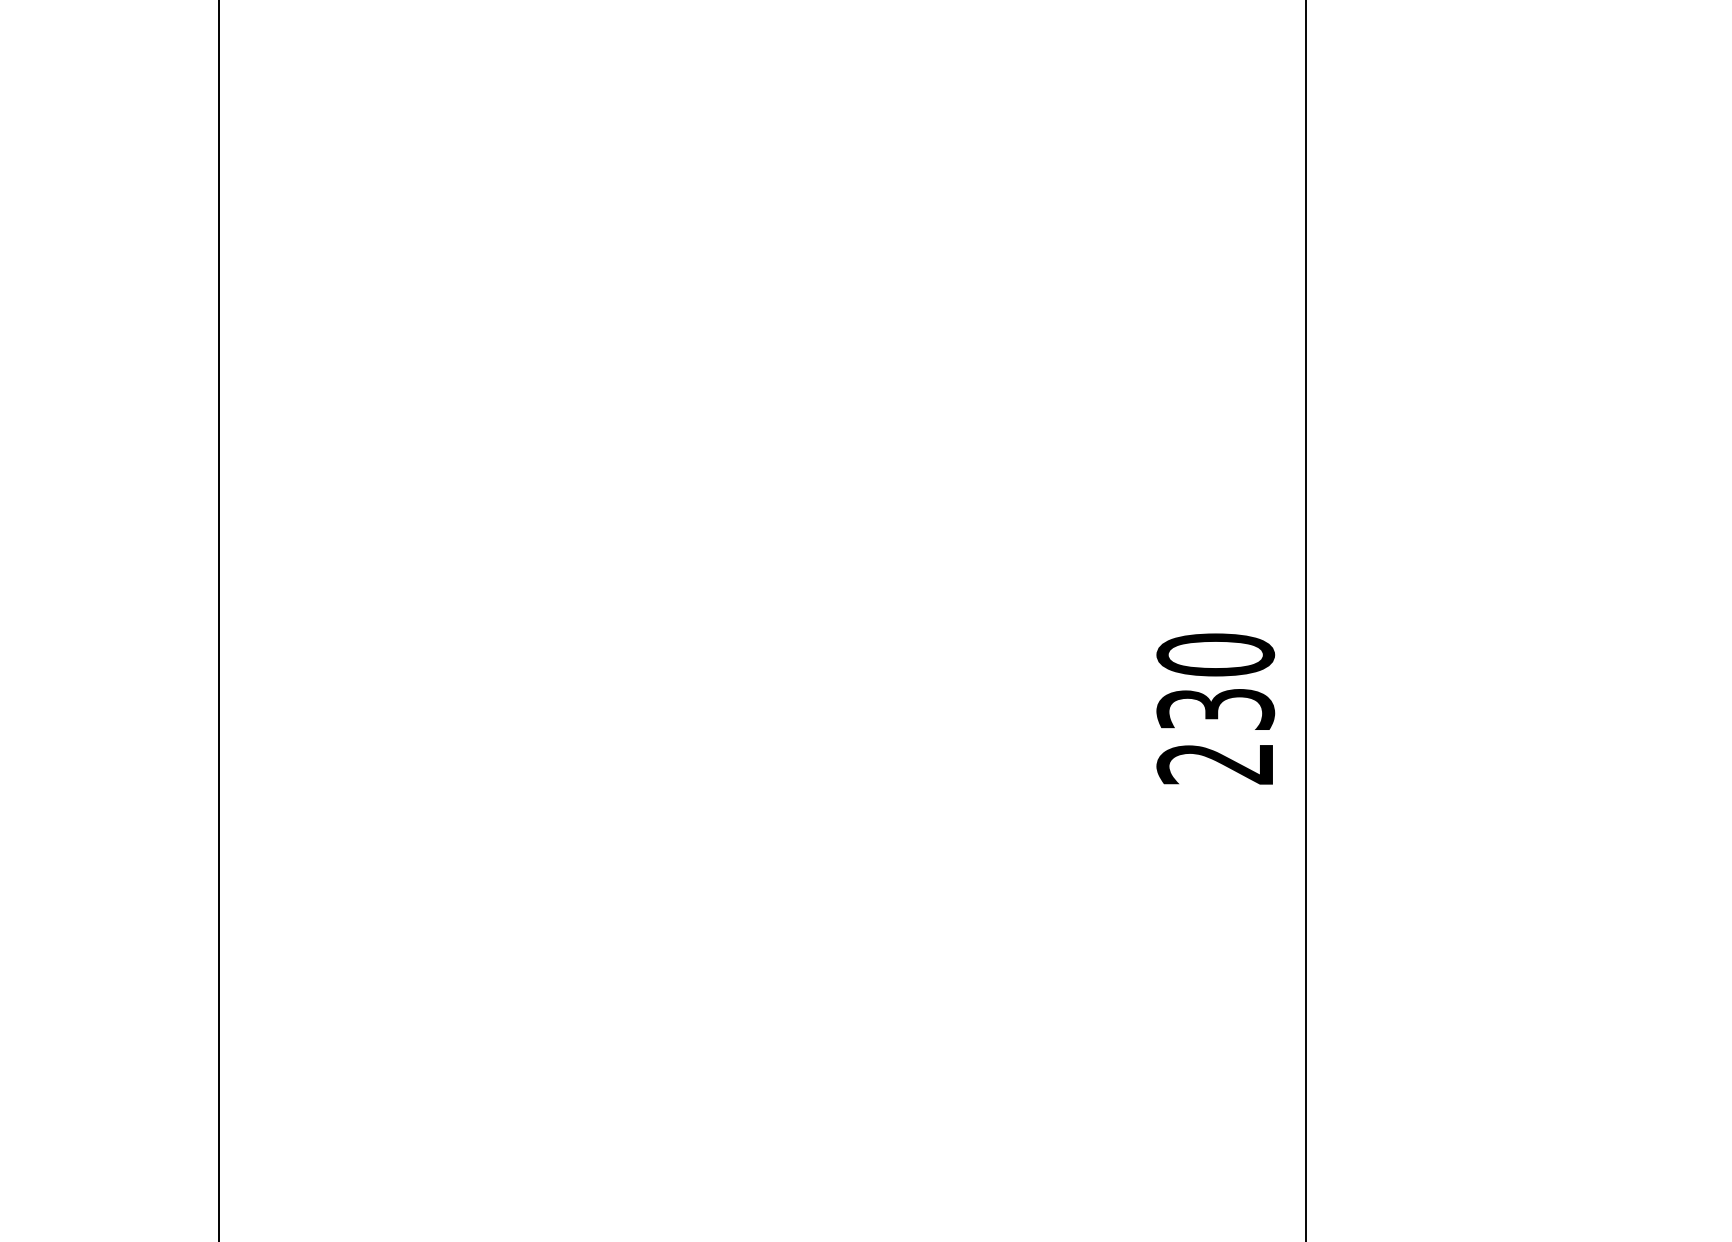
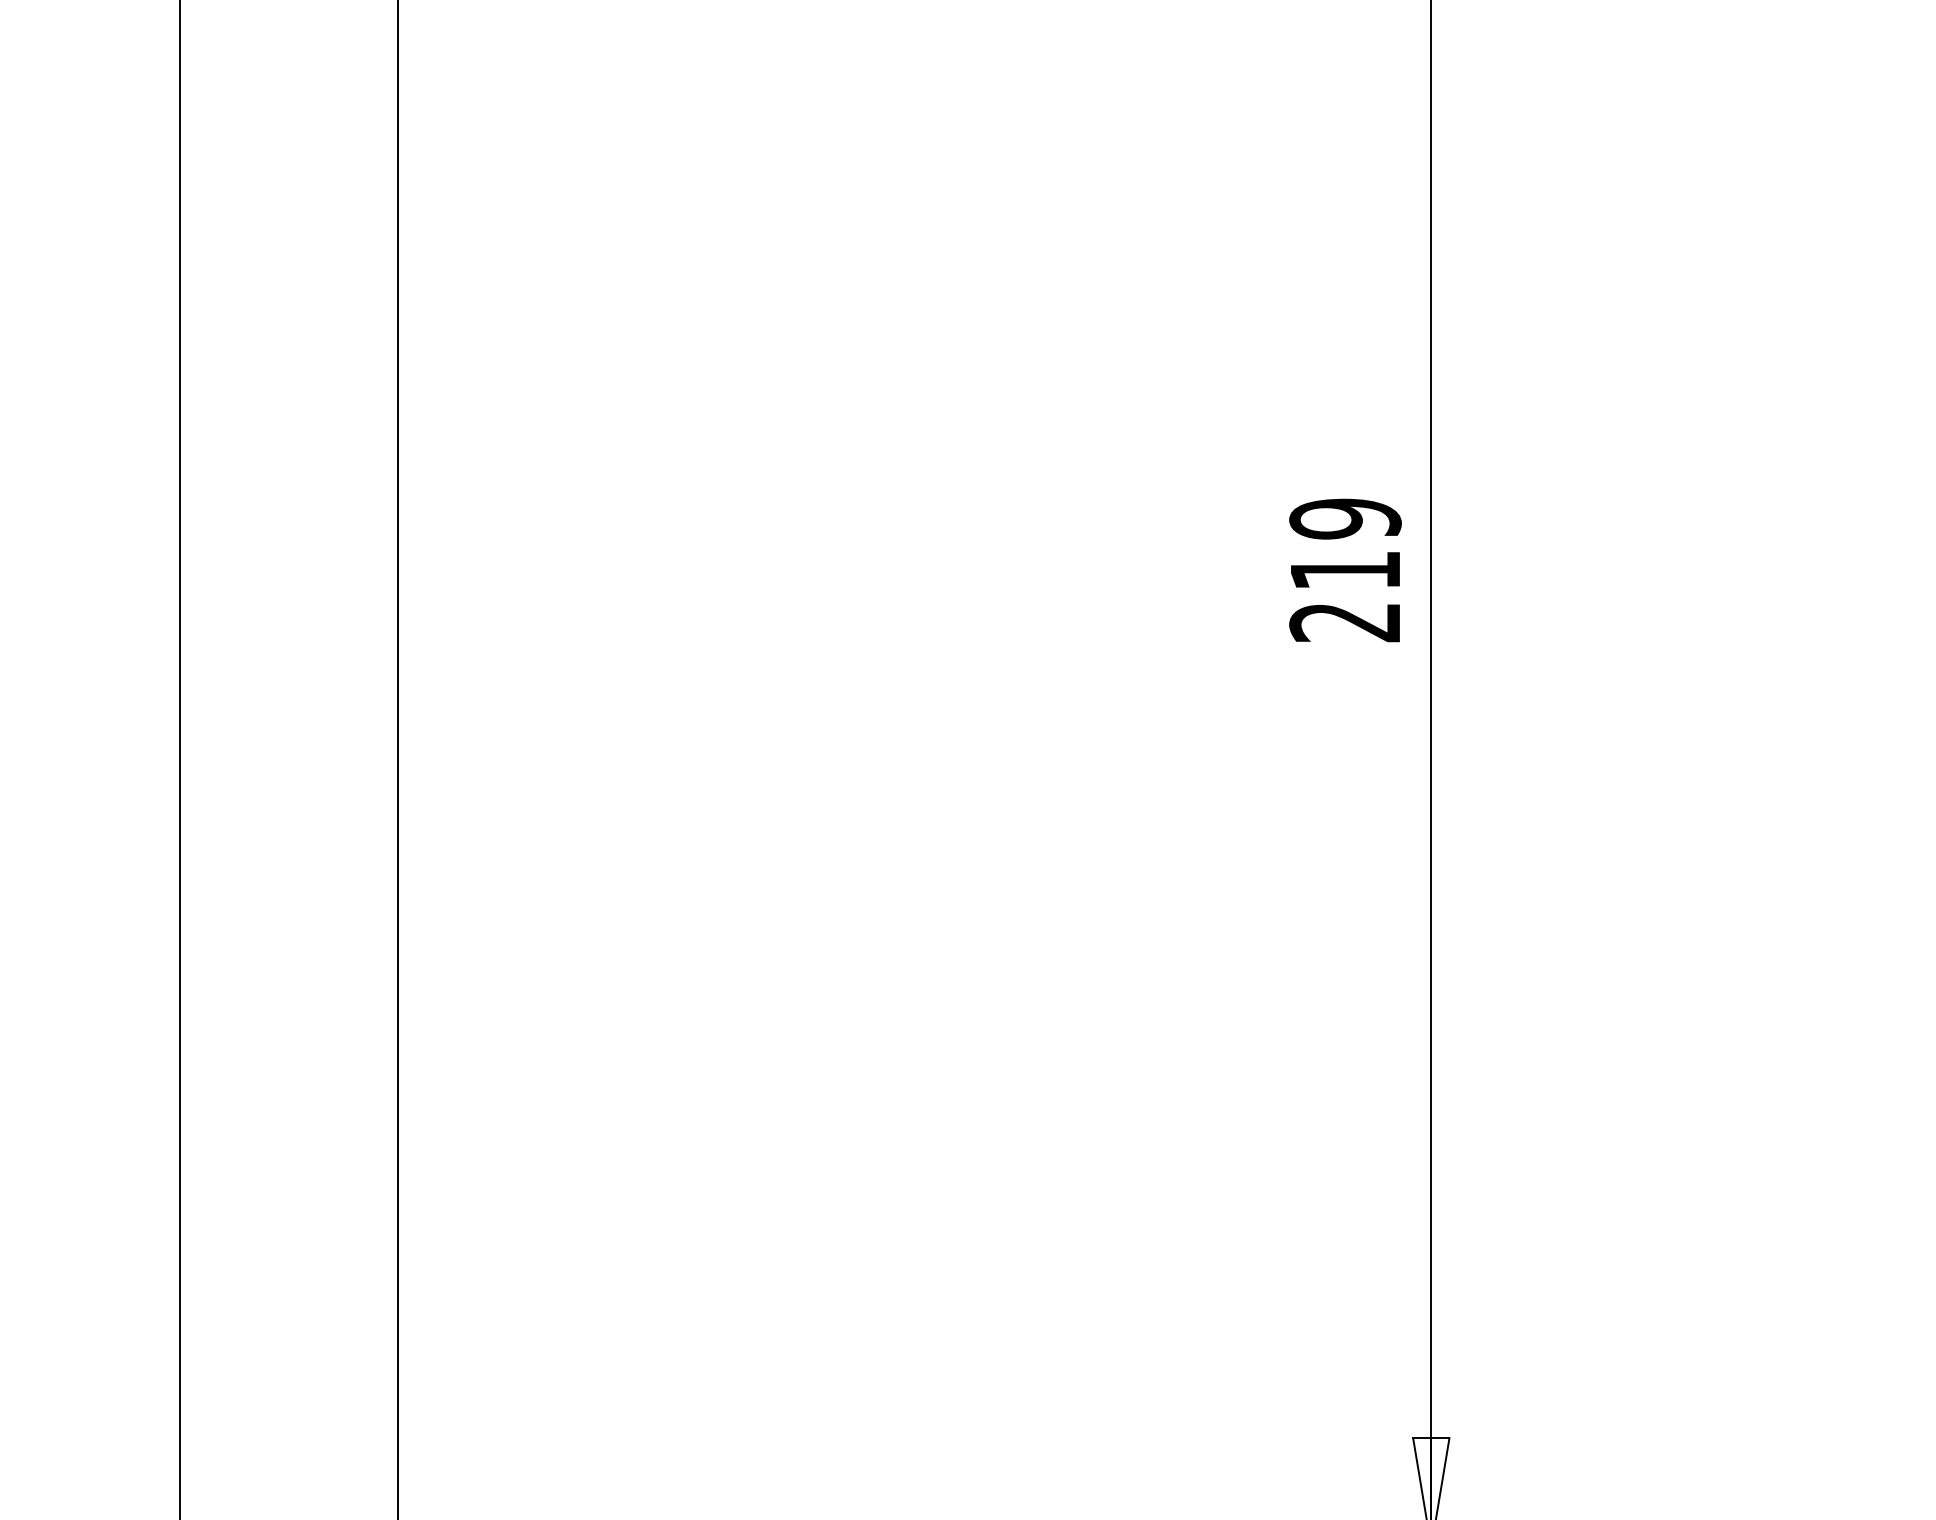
text: (1215, 681) -> (1345, 544), 230 -> 219

